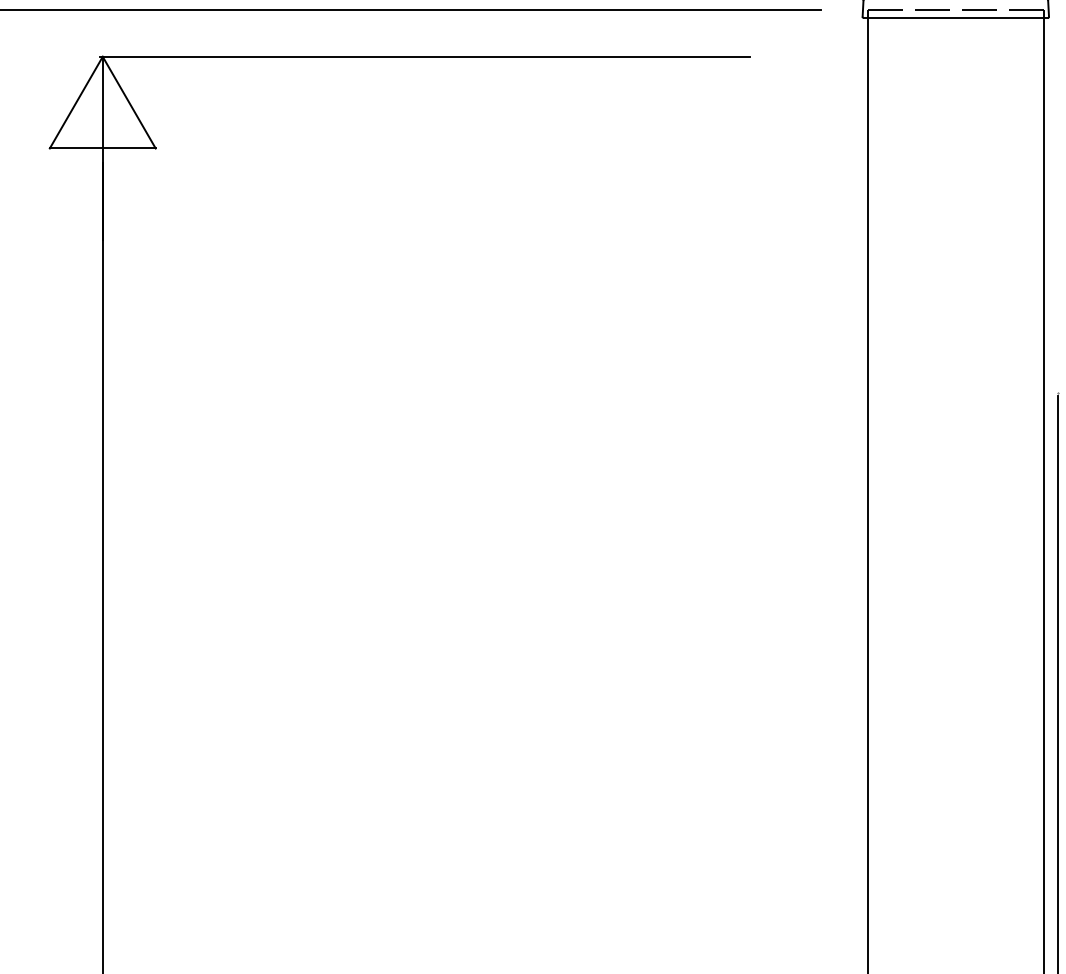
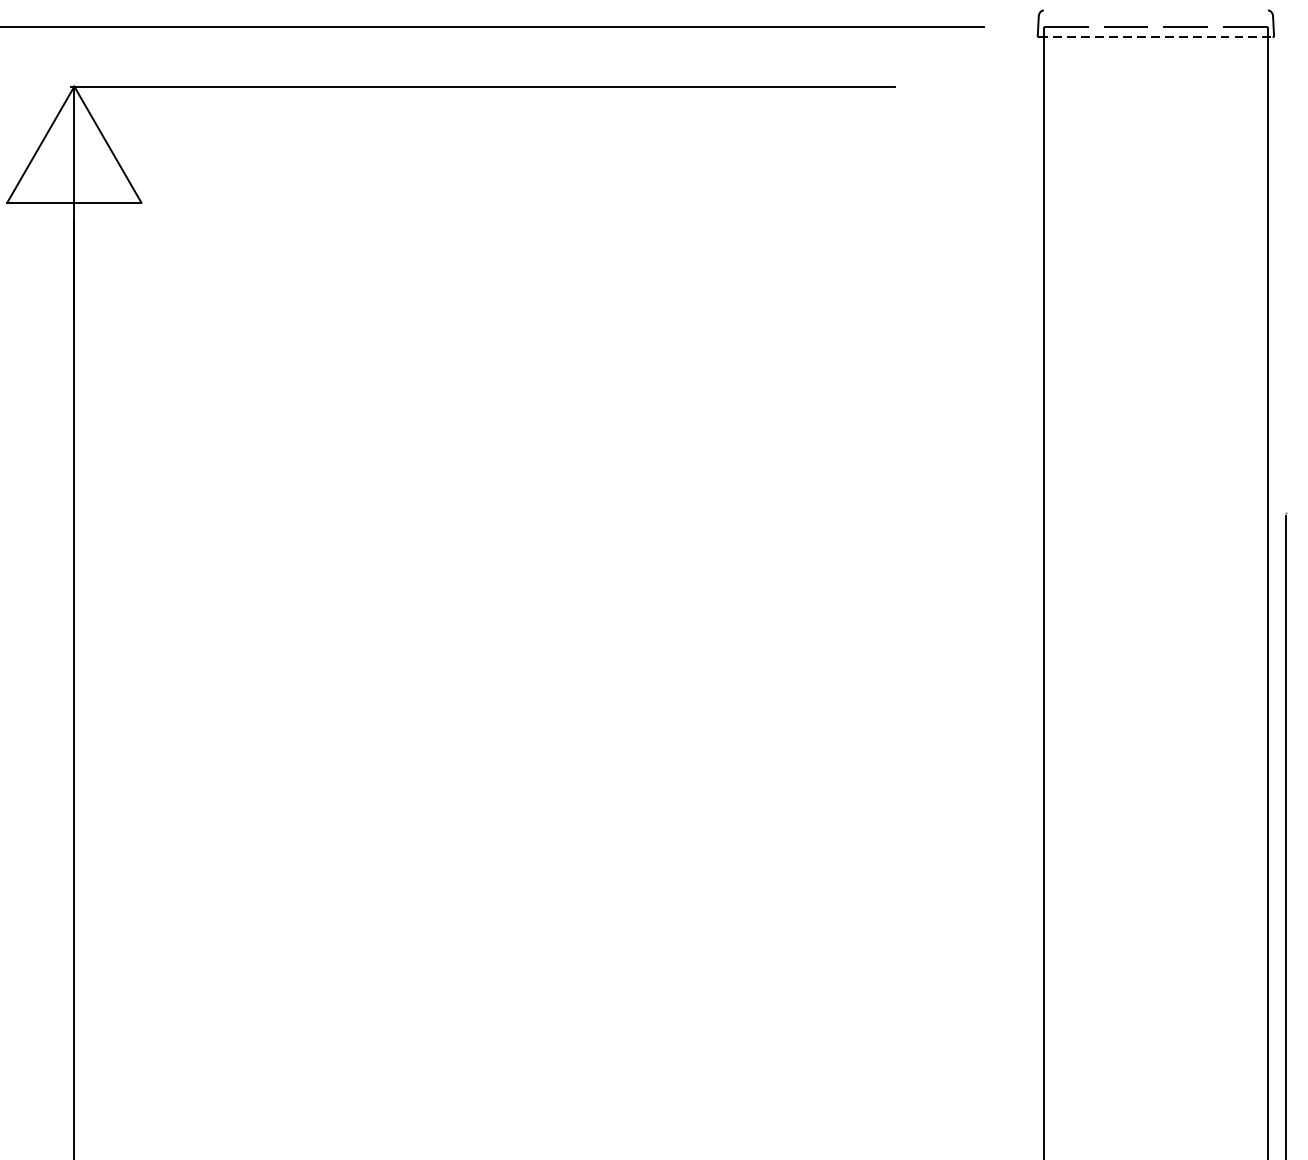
line: (956, 17) -> (1156, 36), solid -> dashed

